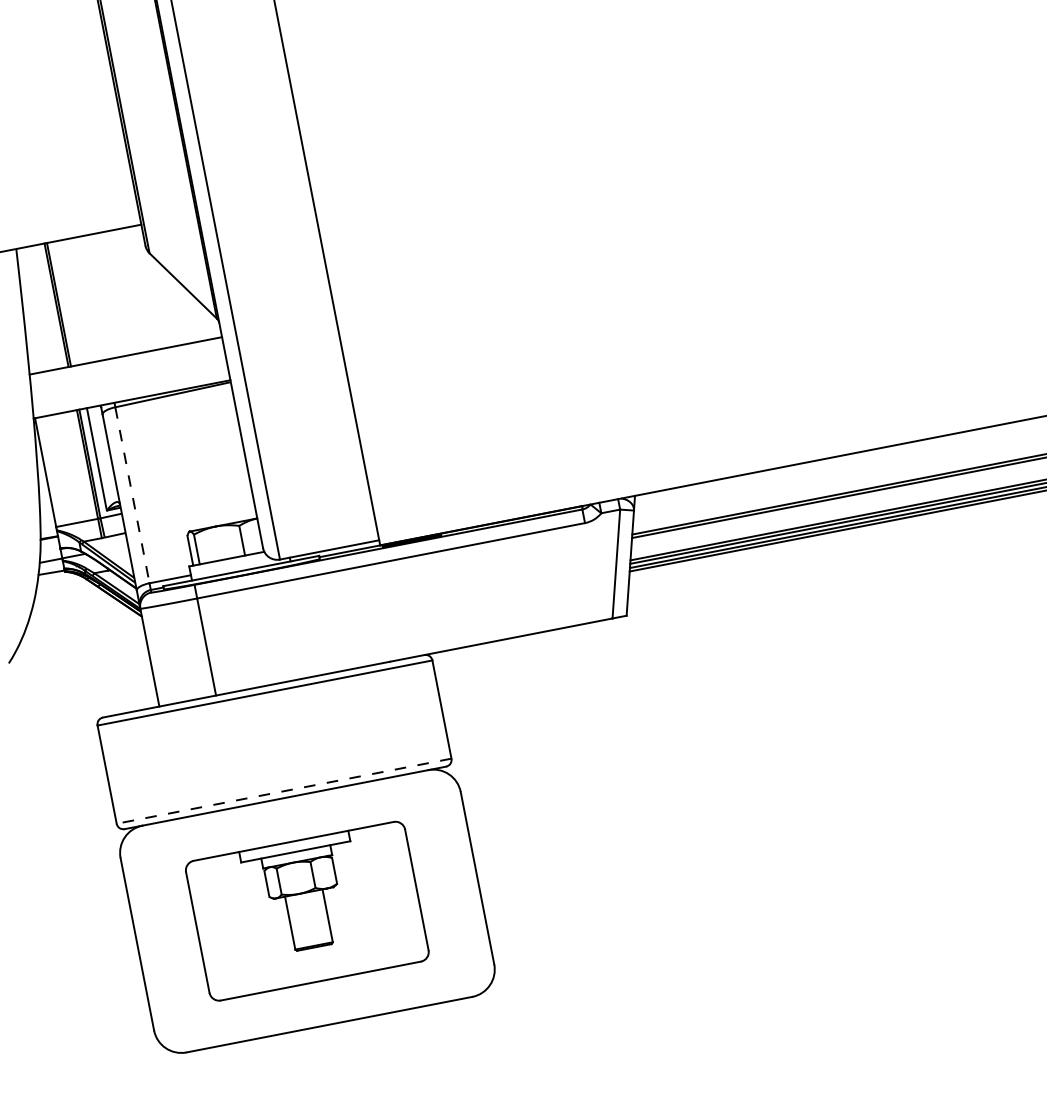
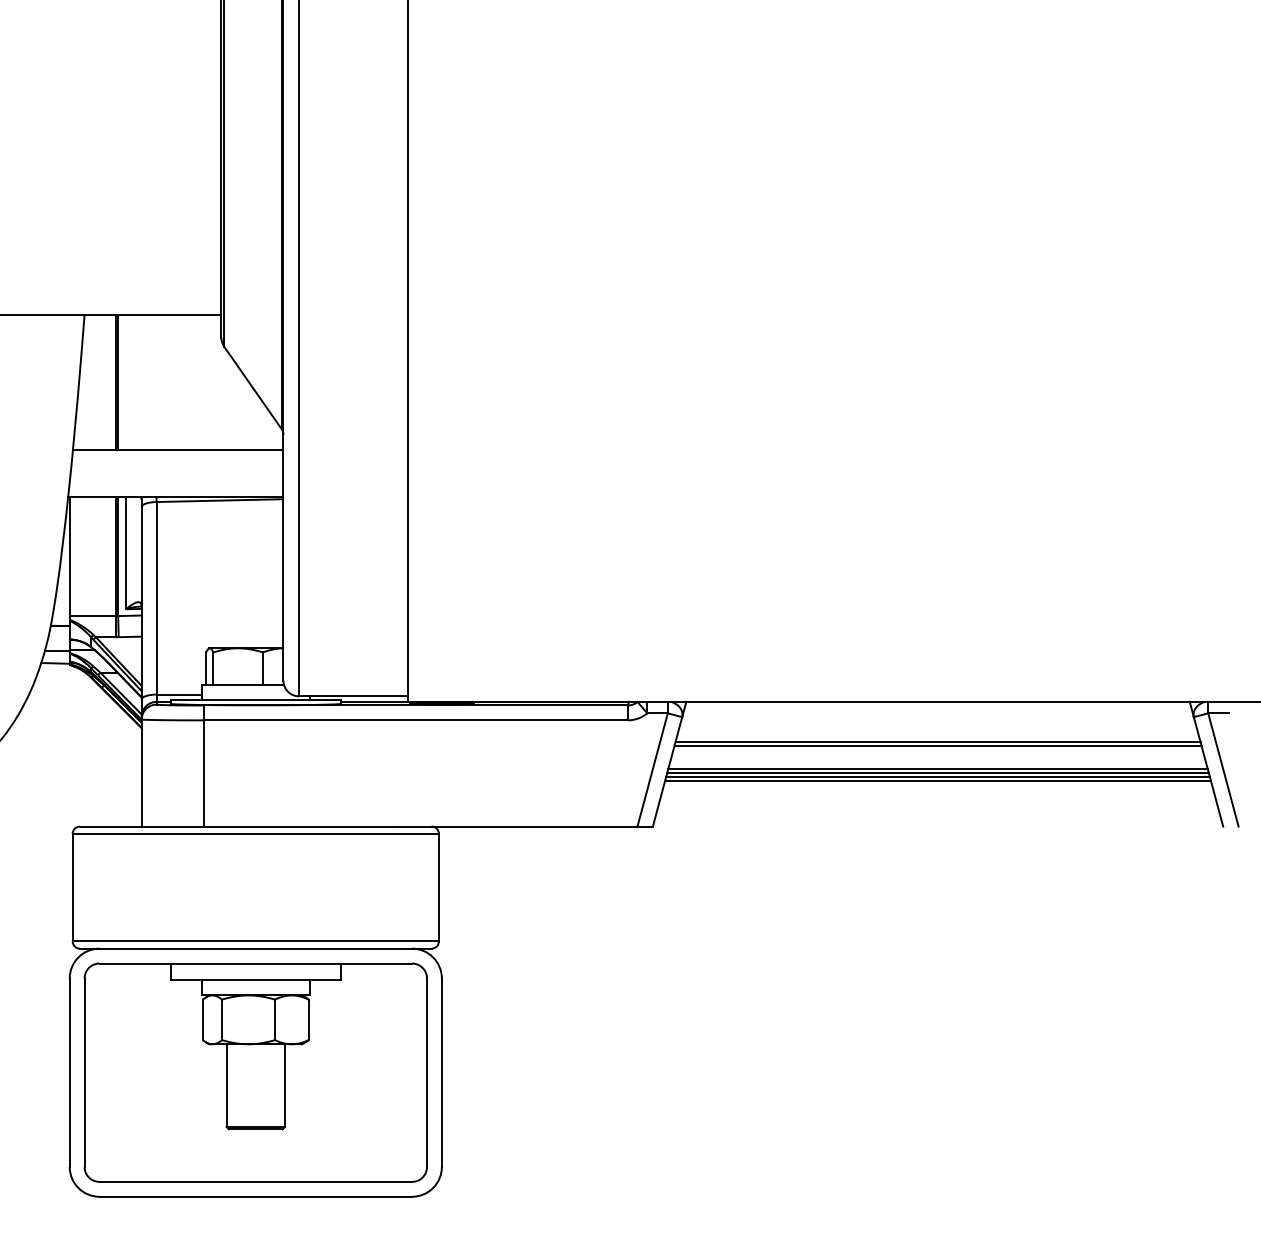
line: (132, 495) -> (156, 598), dashed -> solid
line: (283, 791) -> (255, 941), dashed -> solid
part: (307, 911) -> (255, 1072), size x1.43

